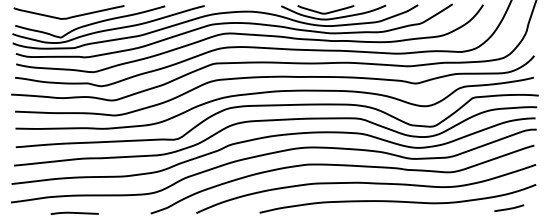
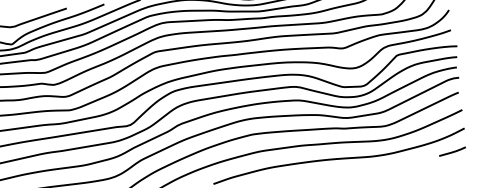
line: (510, 207) -> (453, 150), moved

